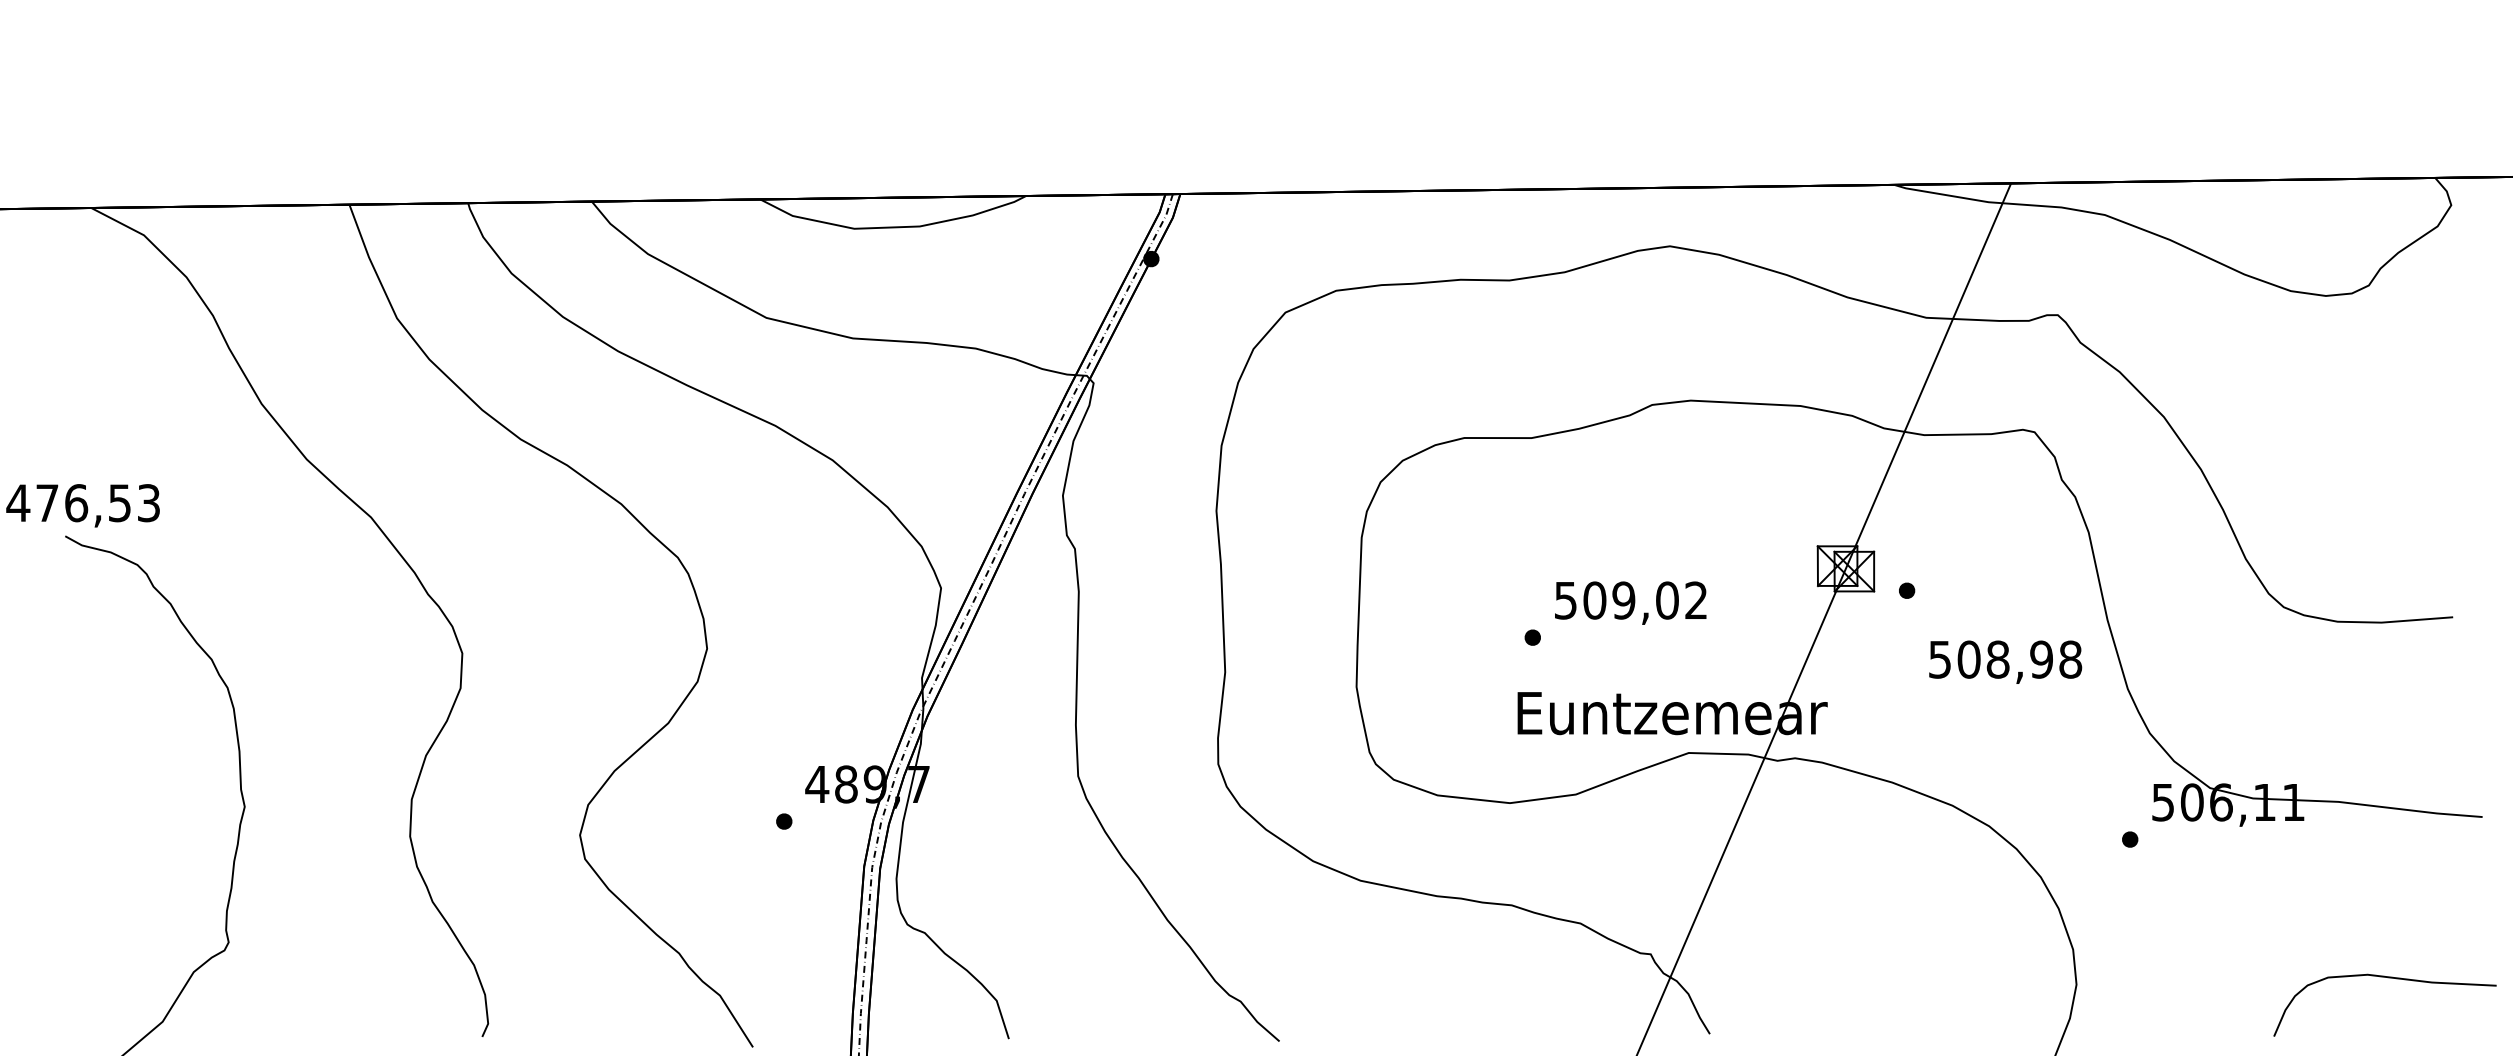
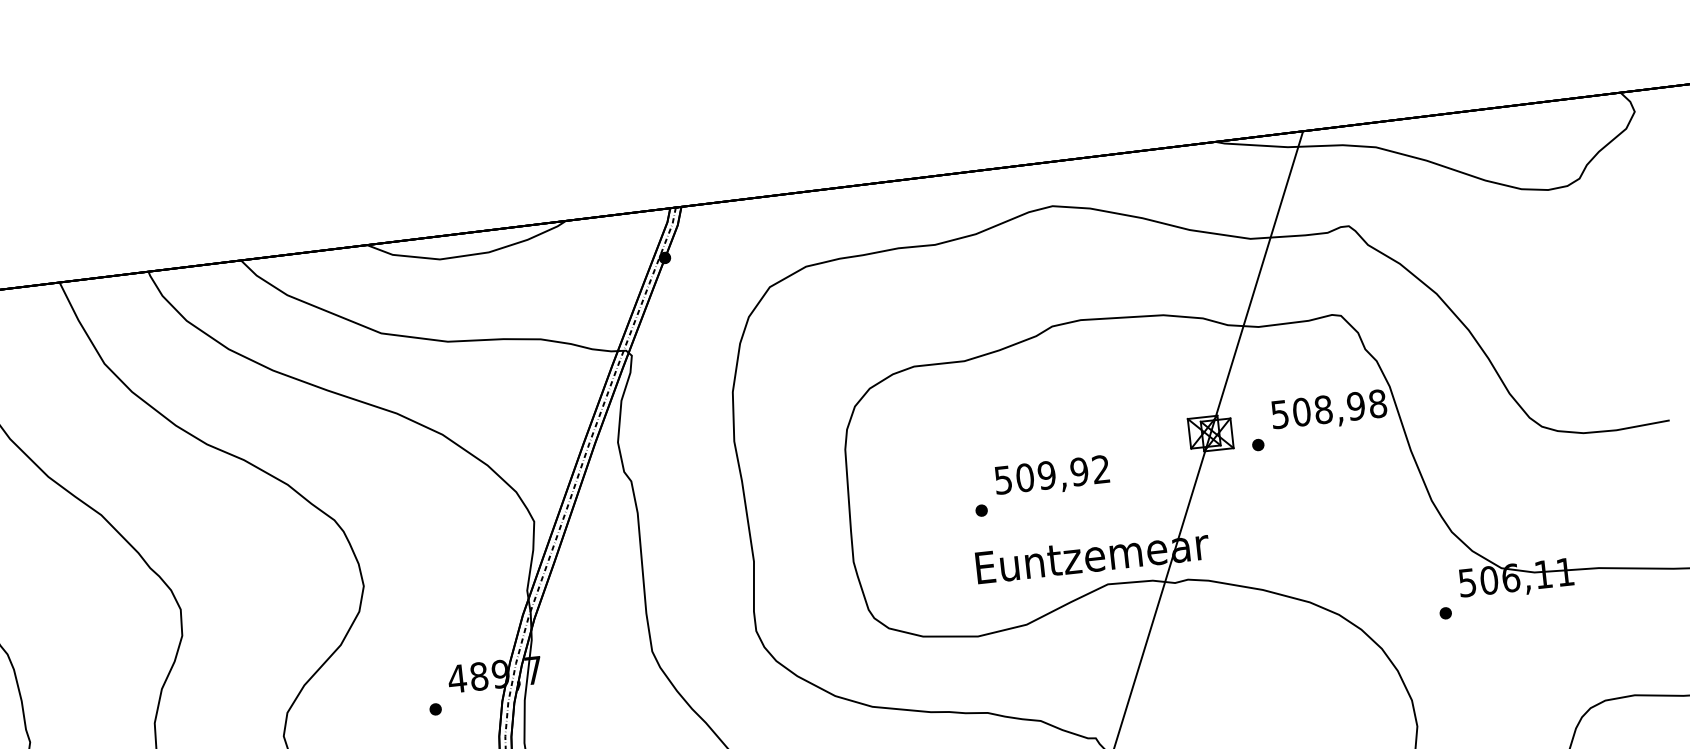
text: (1667, 600) -> (1079, 471), 509,02 -> 509,92
text: (2005, 661) -> (1329, 410), moved

